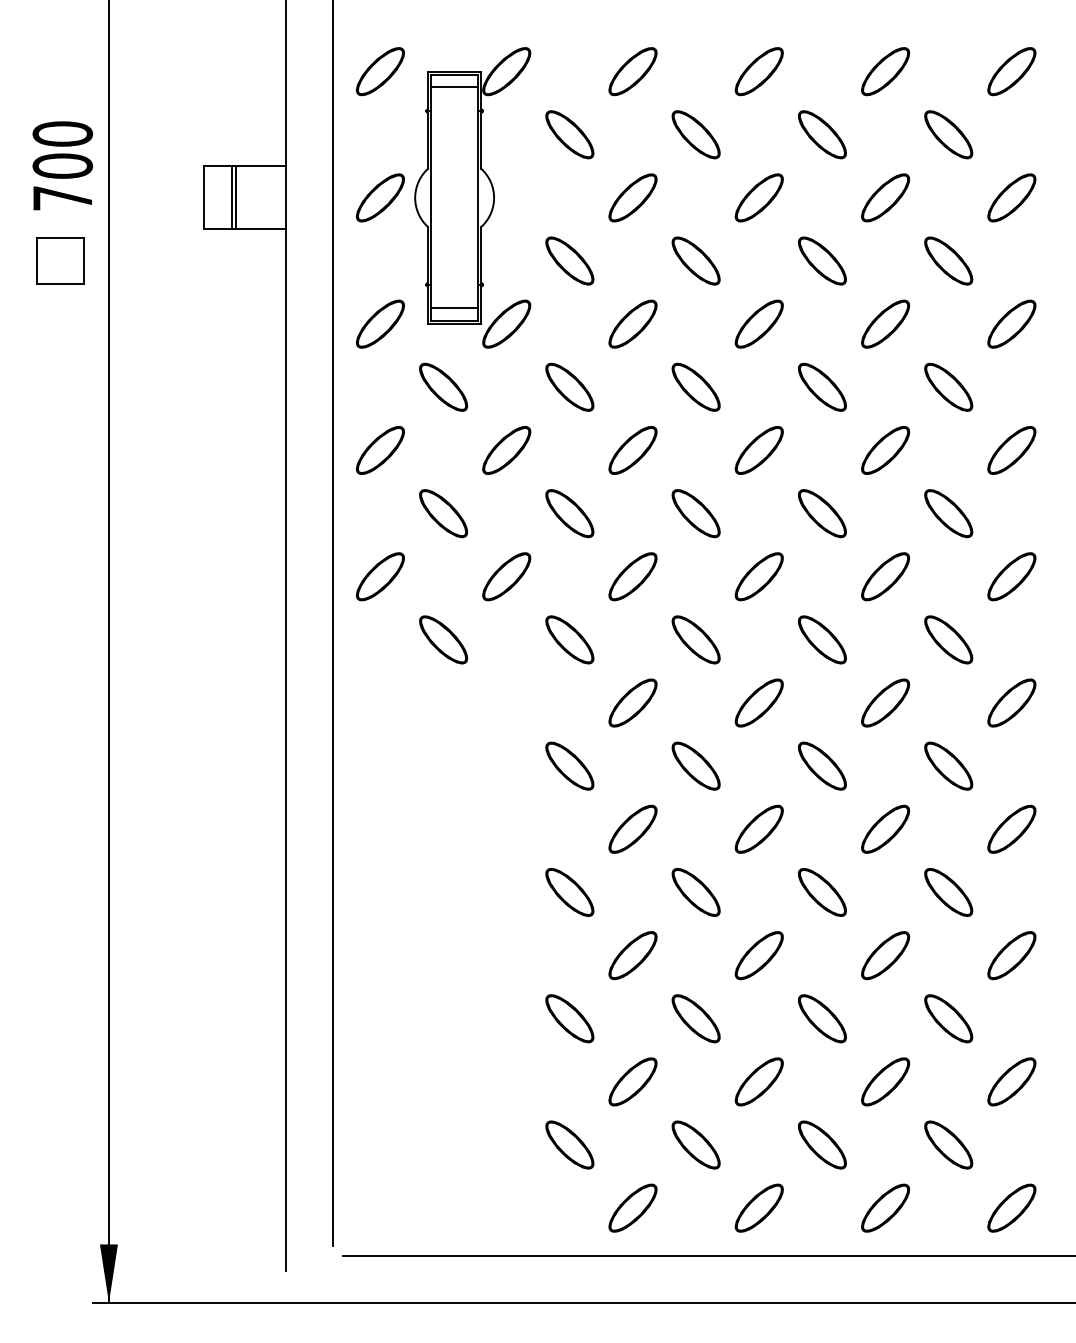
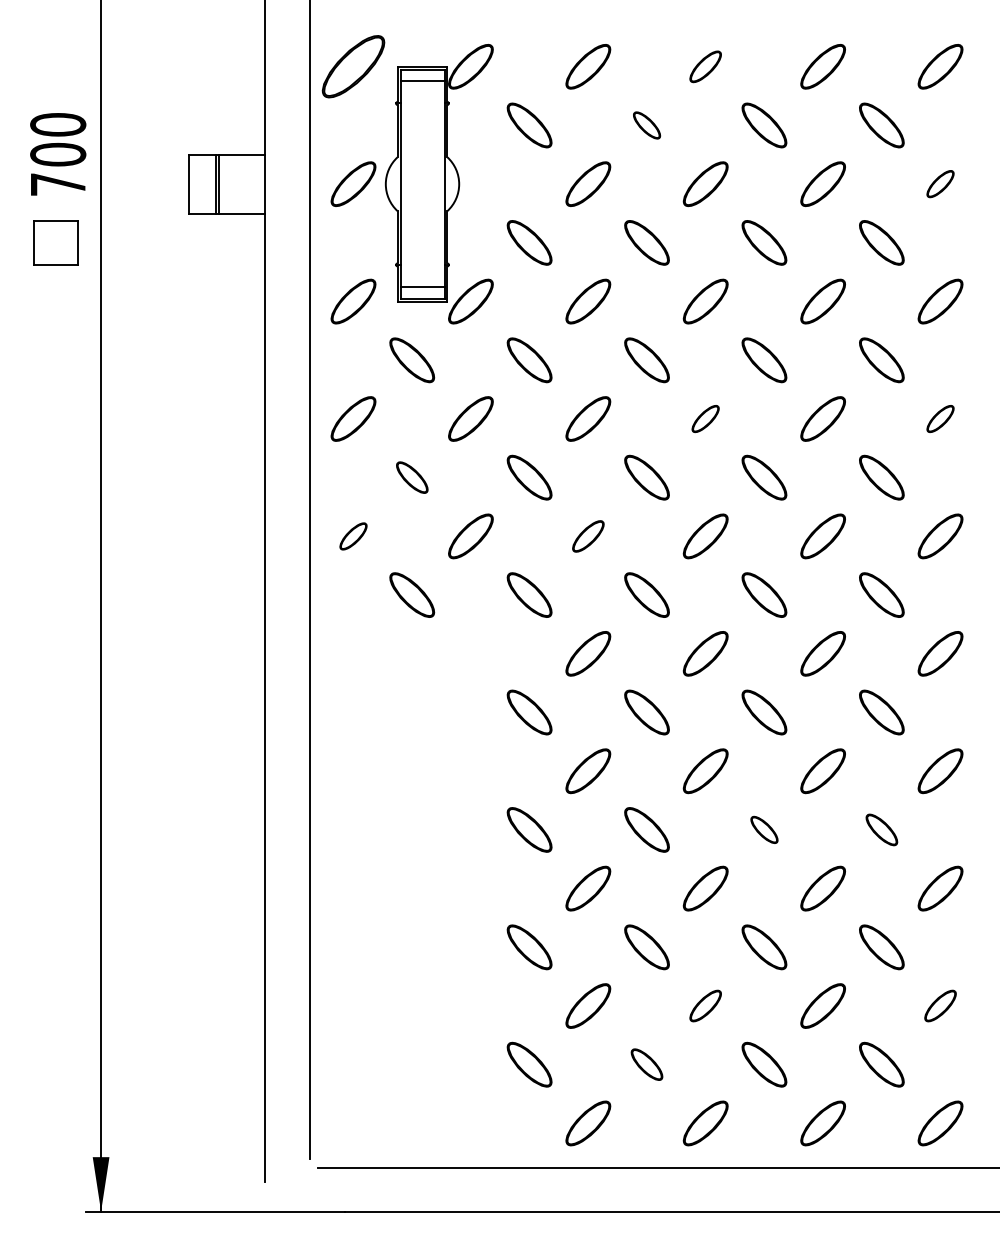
part: (380, 71) -> (353, 66), size x1.4
part: (759, 71) -> (705, 66), size x0.7
part: (695, 134) -> (646, 125), size x0.6
part: (1011, 197) -> (940, 183), size x0.6
part: (759, 449) -> (705, 418), size x0.6
part: (1011, 449) -> (940, 418), size x0.6
part: (443, 513) -> (412, 477), size x0.7
part: (380, 576) -> (353, 536), size x0.6
part: (633, 576) -> (588, 536), size x0.7
part: (822, 891) -> (764, 829), size x0.6
part: (948, 891) -> (881, 829), size x0.7
part: (759, 1081) -> (705, 1005), size x0.7
part: (1011, 1081) -> (940, 1005), size x0.7
part: (695, 1144) -> (646, 1064), size x0.7

